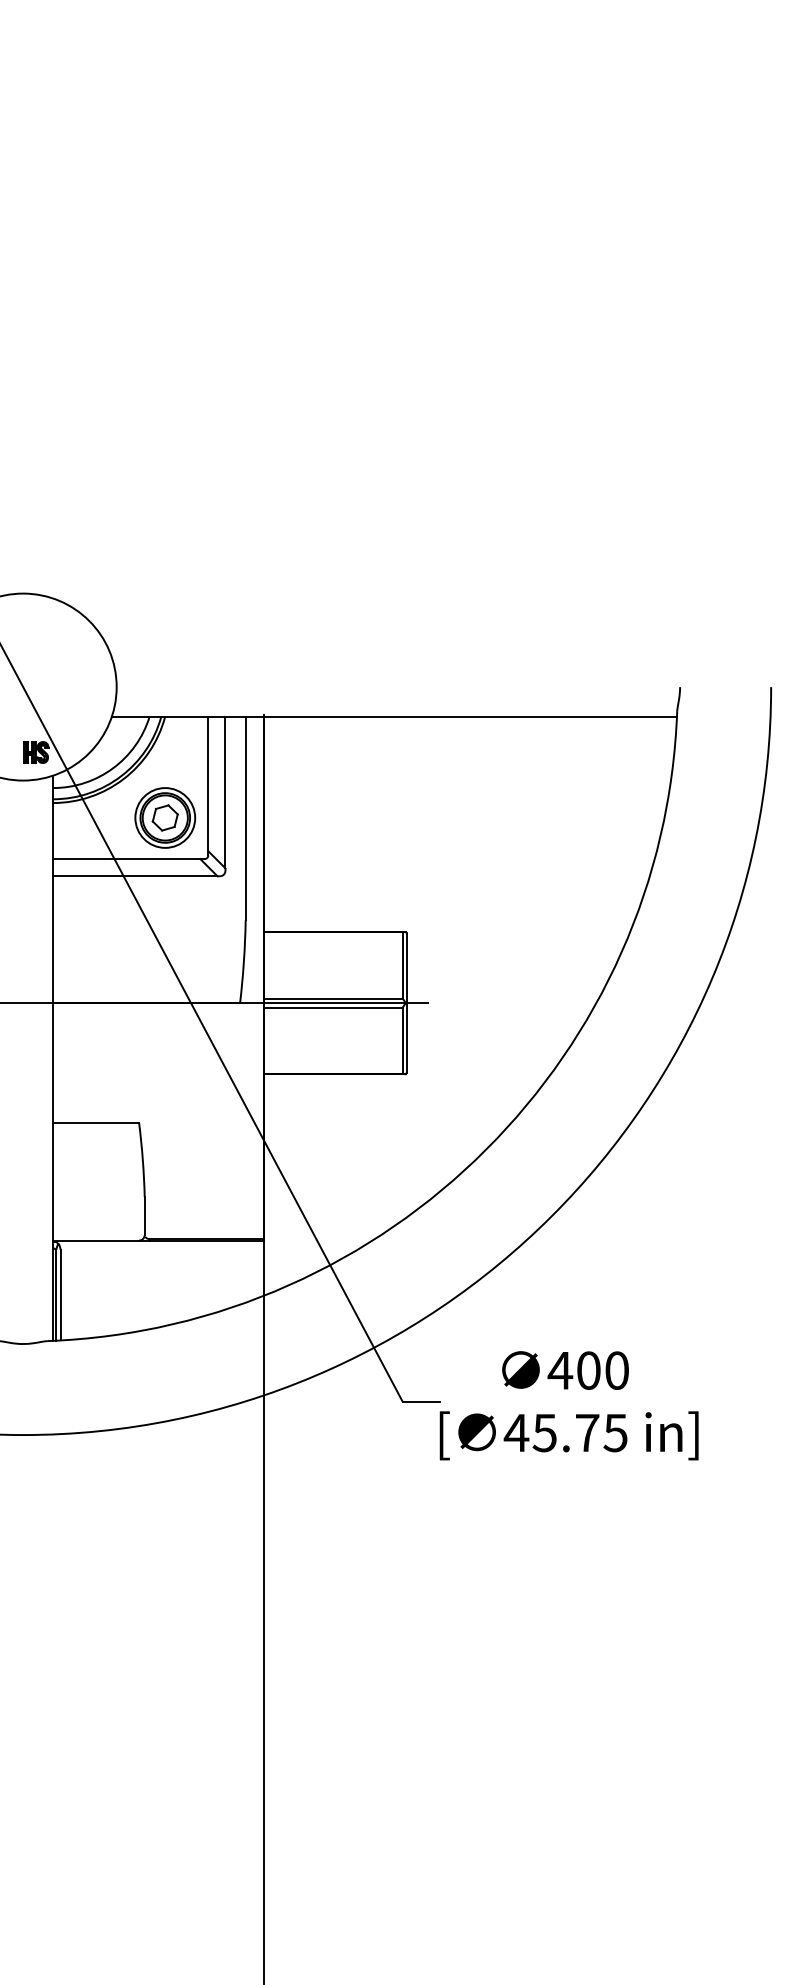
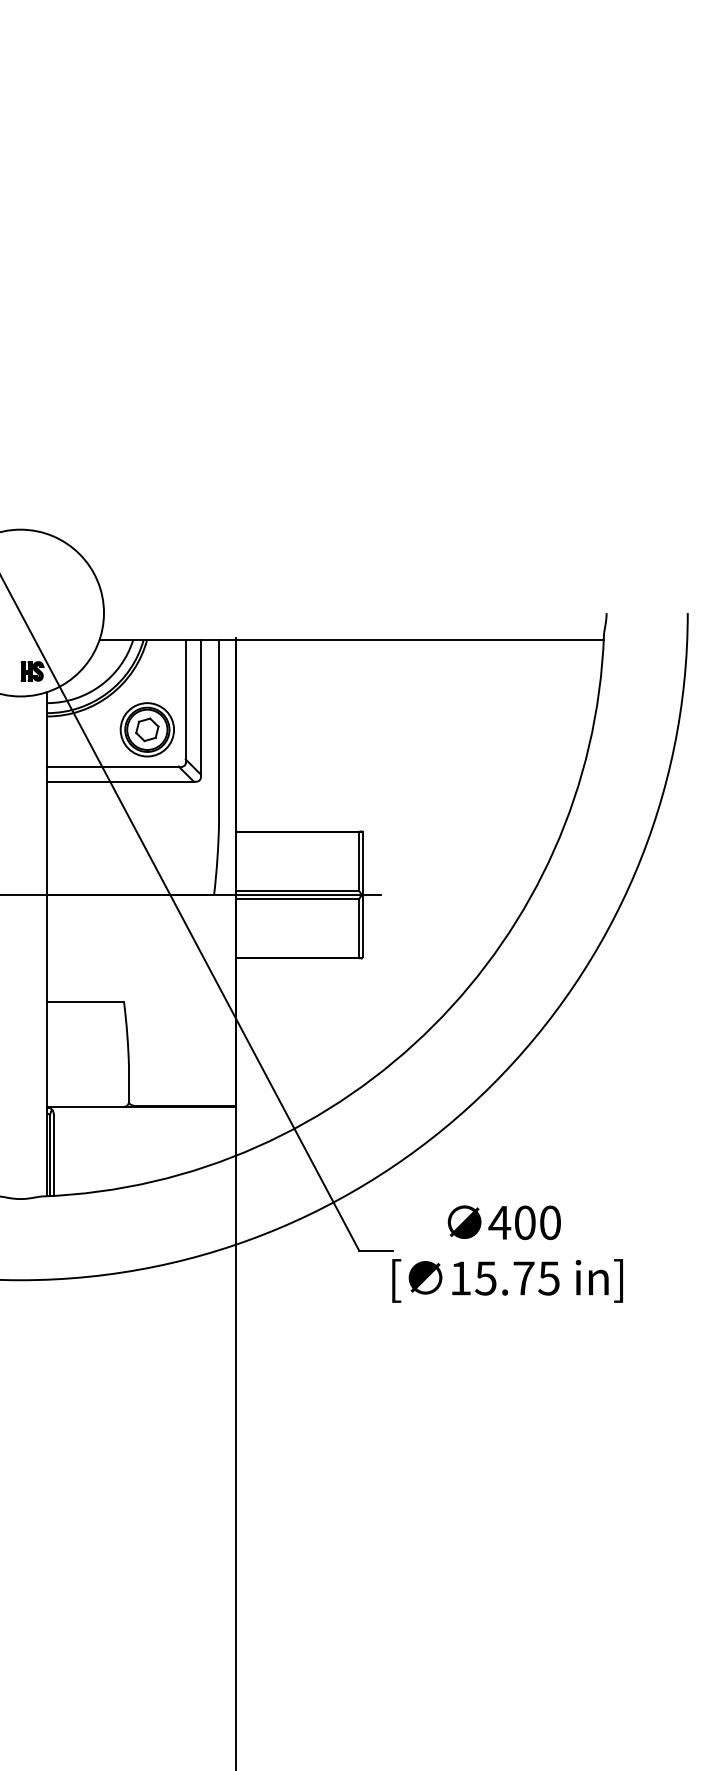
text: (516, 1432) -> (460, 1277), 45.75 -> 15.75

